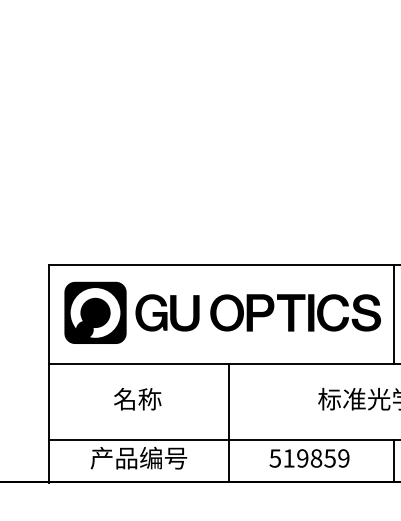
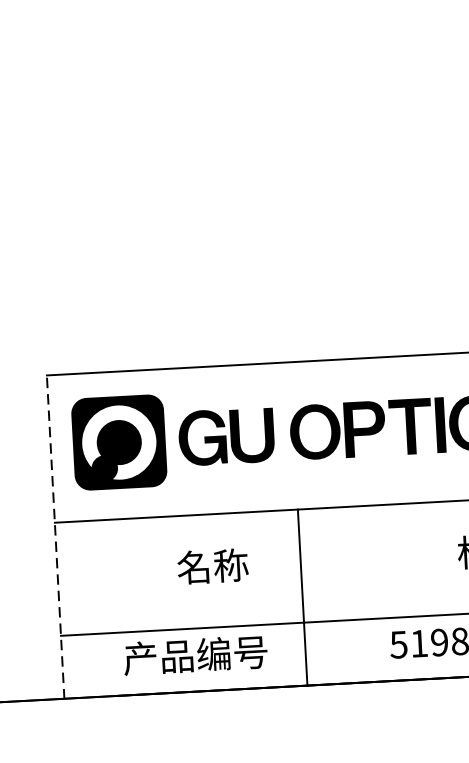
line: (49, 374) -> (55, 537), solid -> dashed
text: (137, 398) -> (212, 565), moved
line: (228, 423) -> (302, 597), moved

